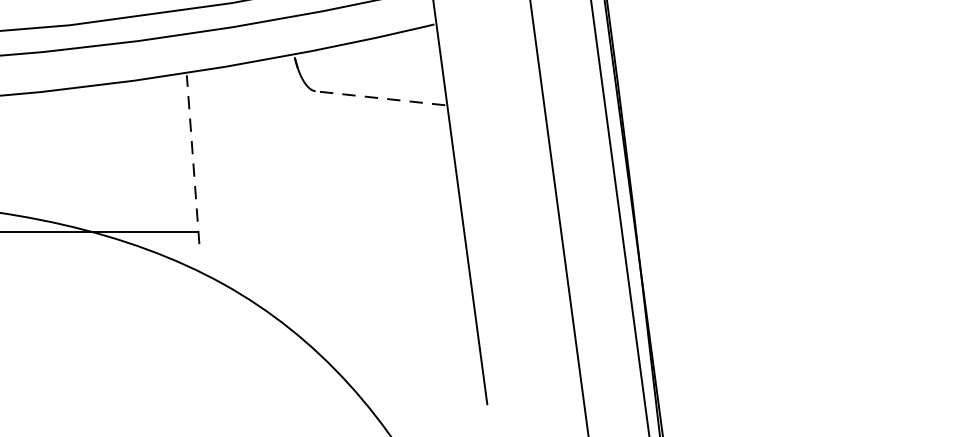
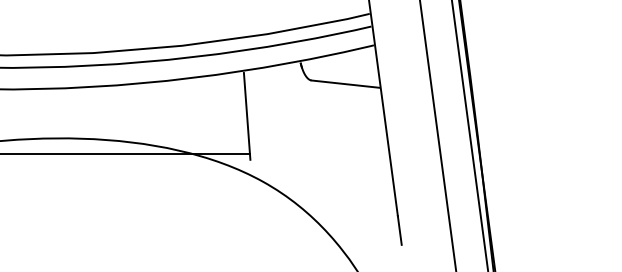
line: (380, 98) -> (345, 84), dashed -> solid
line: (193, 157) -> (247, 115), dashed -> solid

